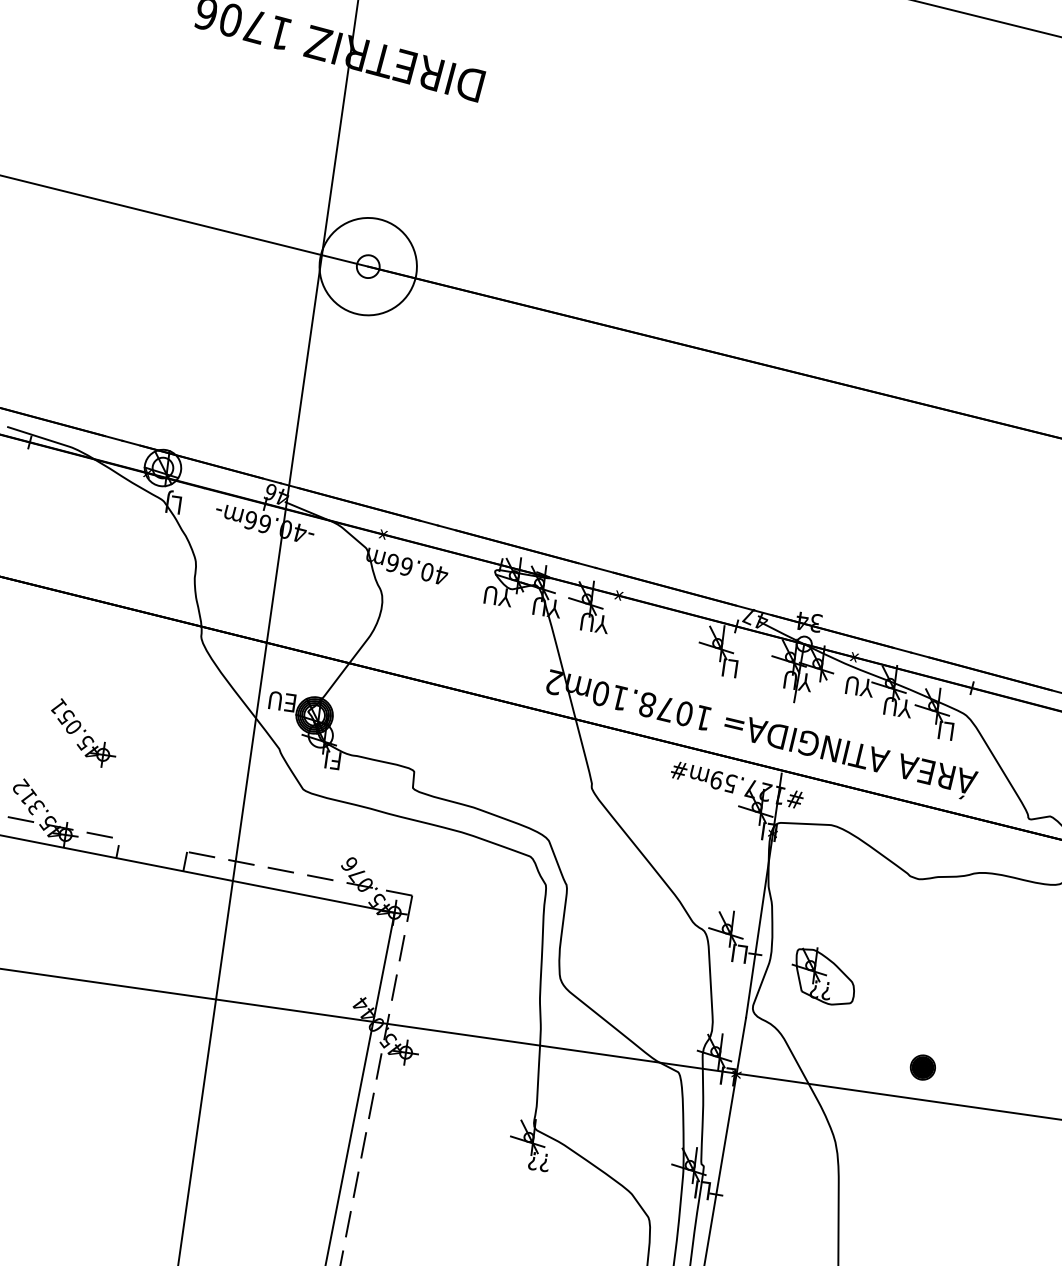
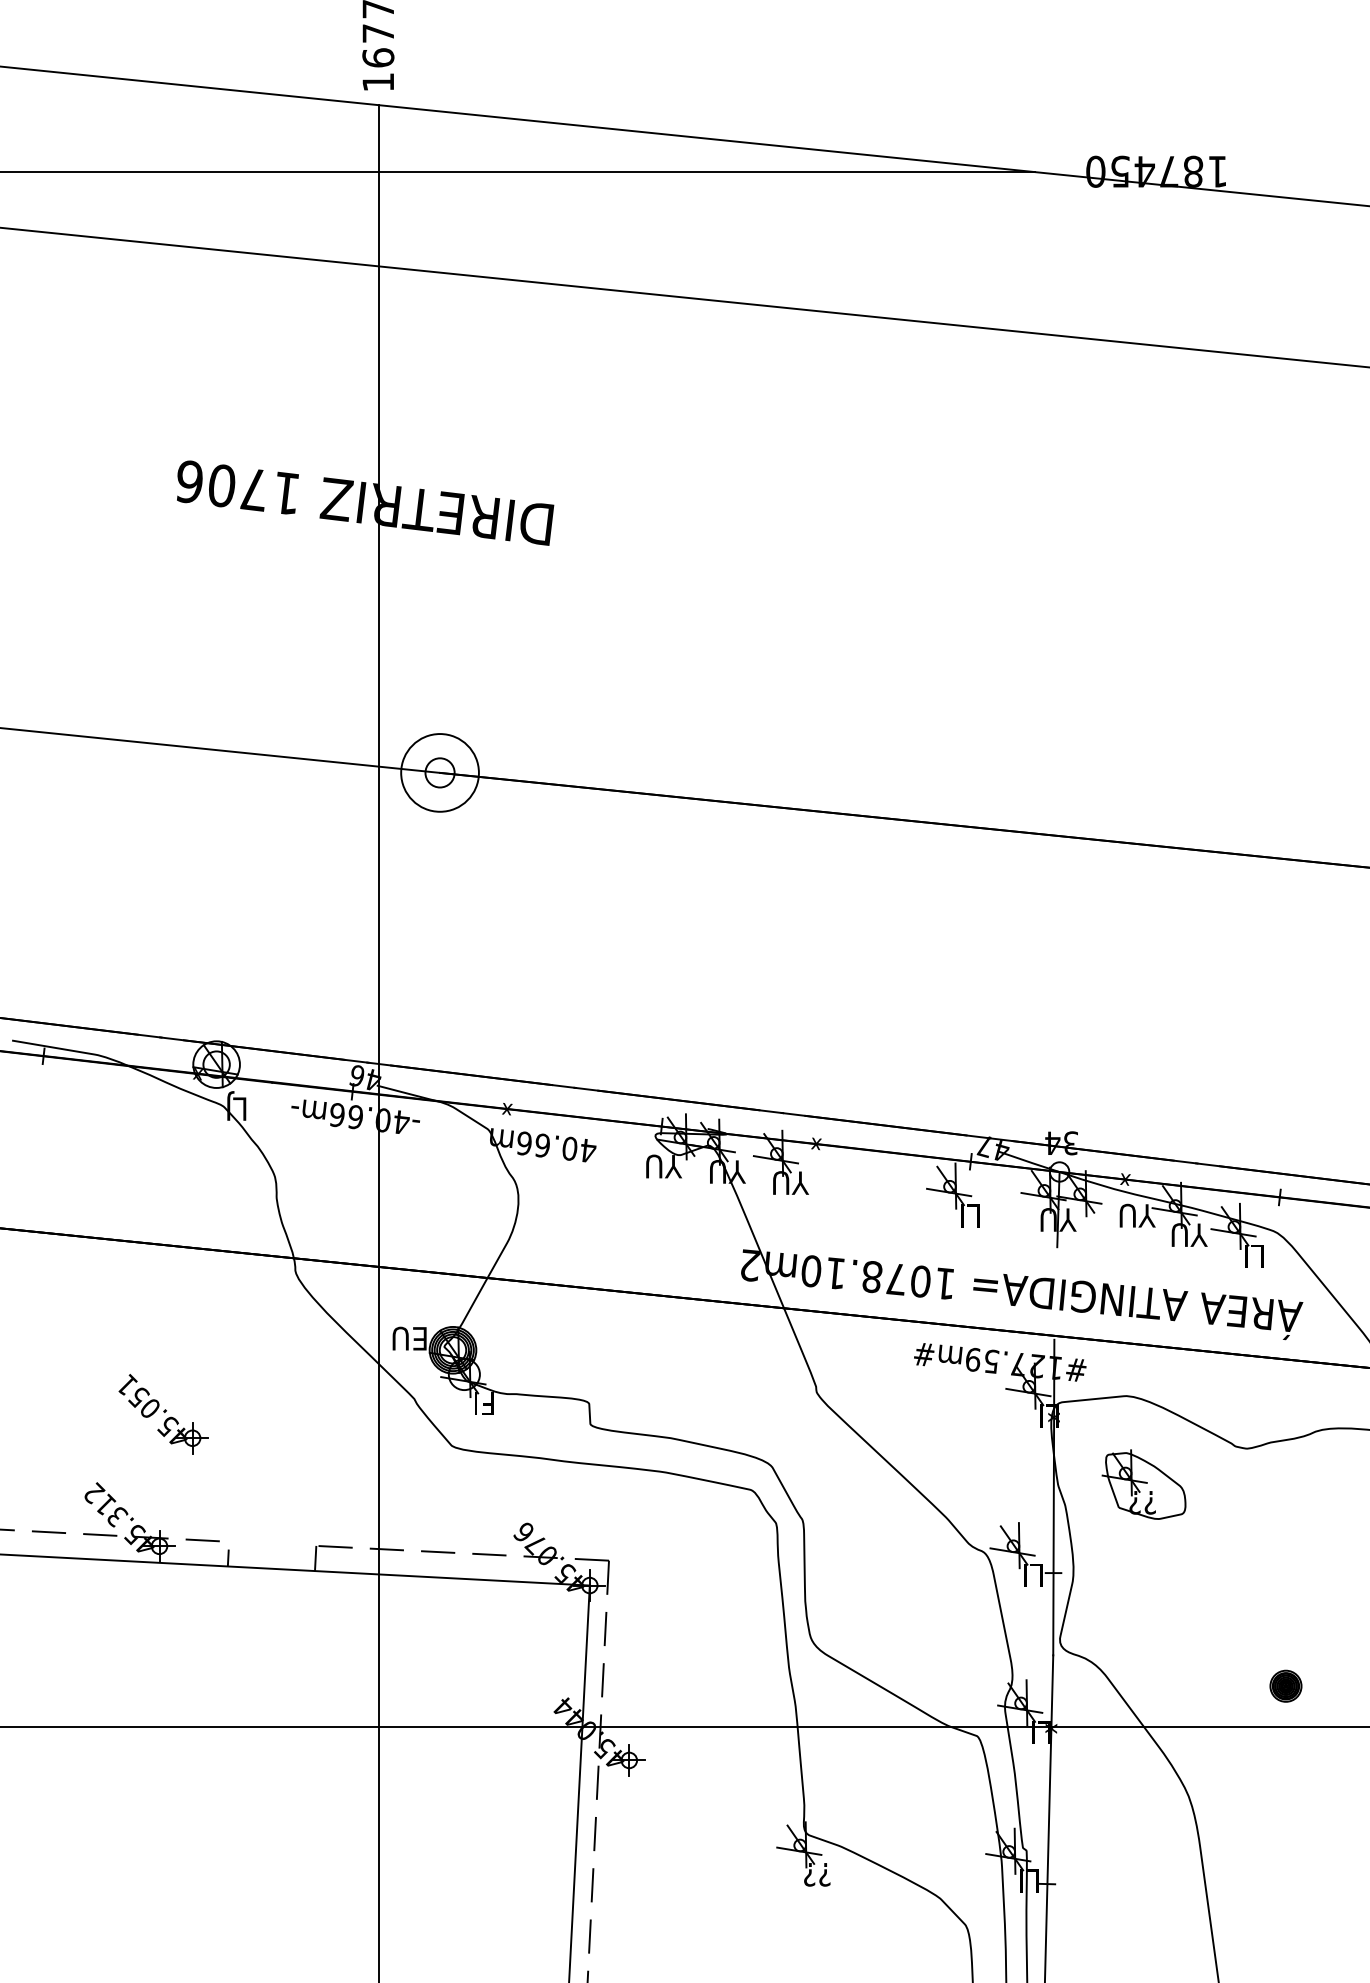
circle: (367, 266) -> (439, 772), size x0.62
part: (823, 976) -> (1143, 1484), moved

